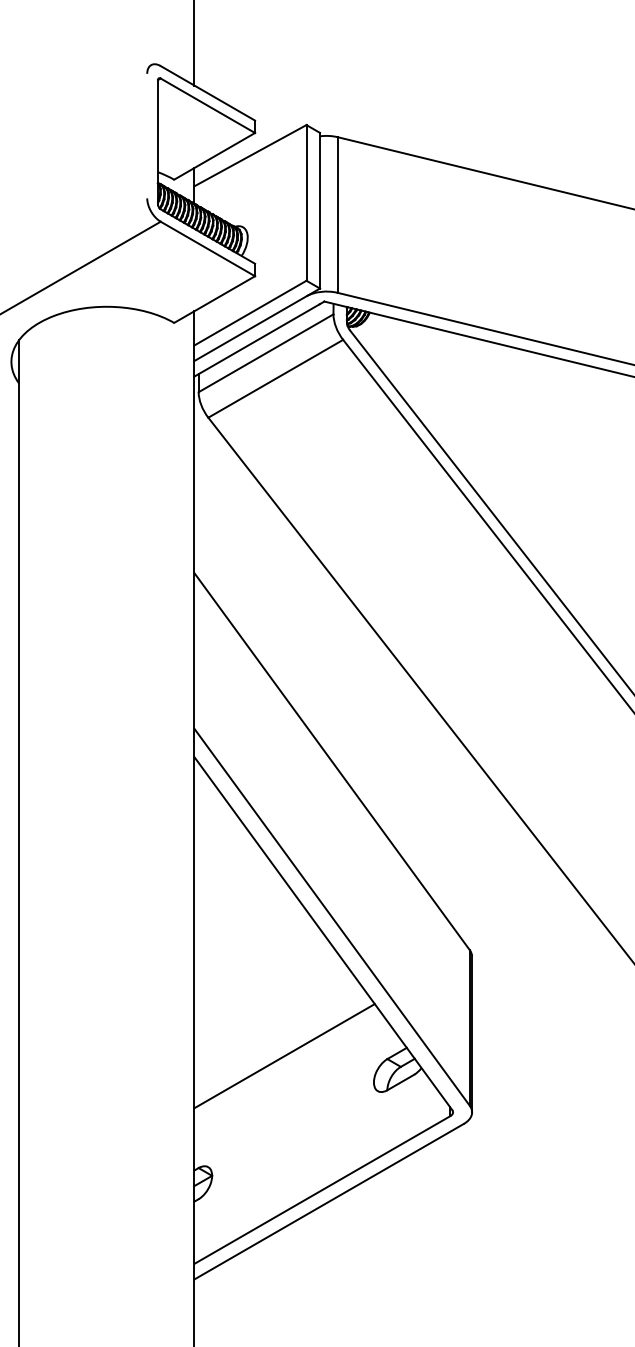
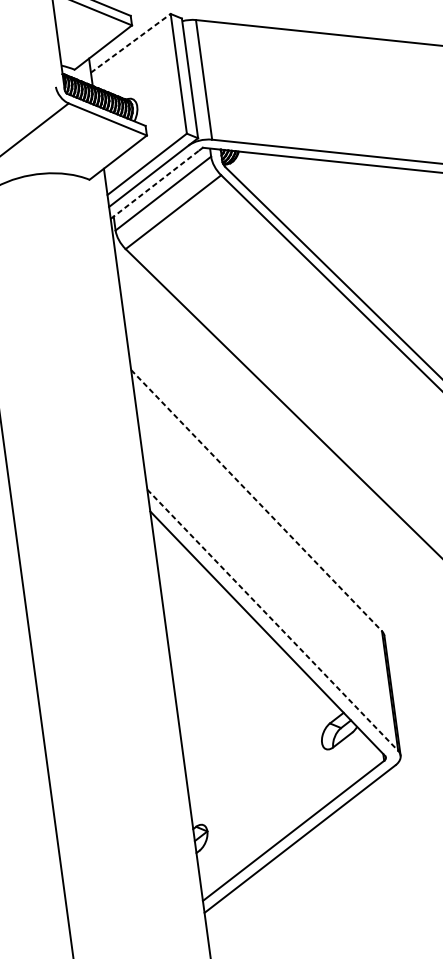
line: (250, 155) -> (130, 43), solid -> dashed
line: (257, 340) -> (155, 184), solid -> dashed
line: (332, 762) -> (256, 501), solid -> dashed
line: (332, 917) -> (273, 620), solid -> dashed
line: (284, 1056) -> (250, 732), removed

